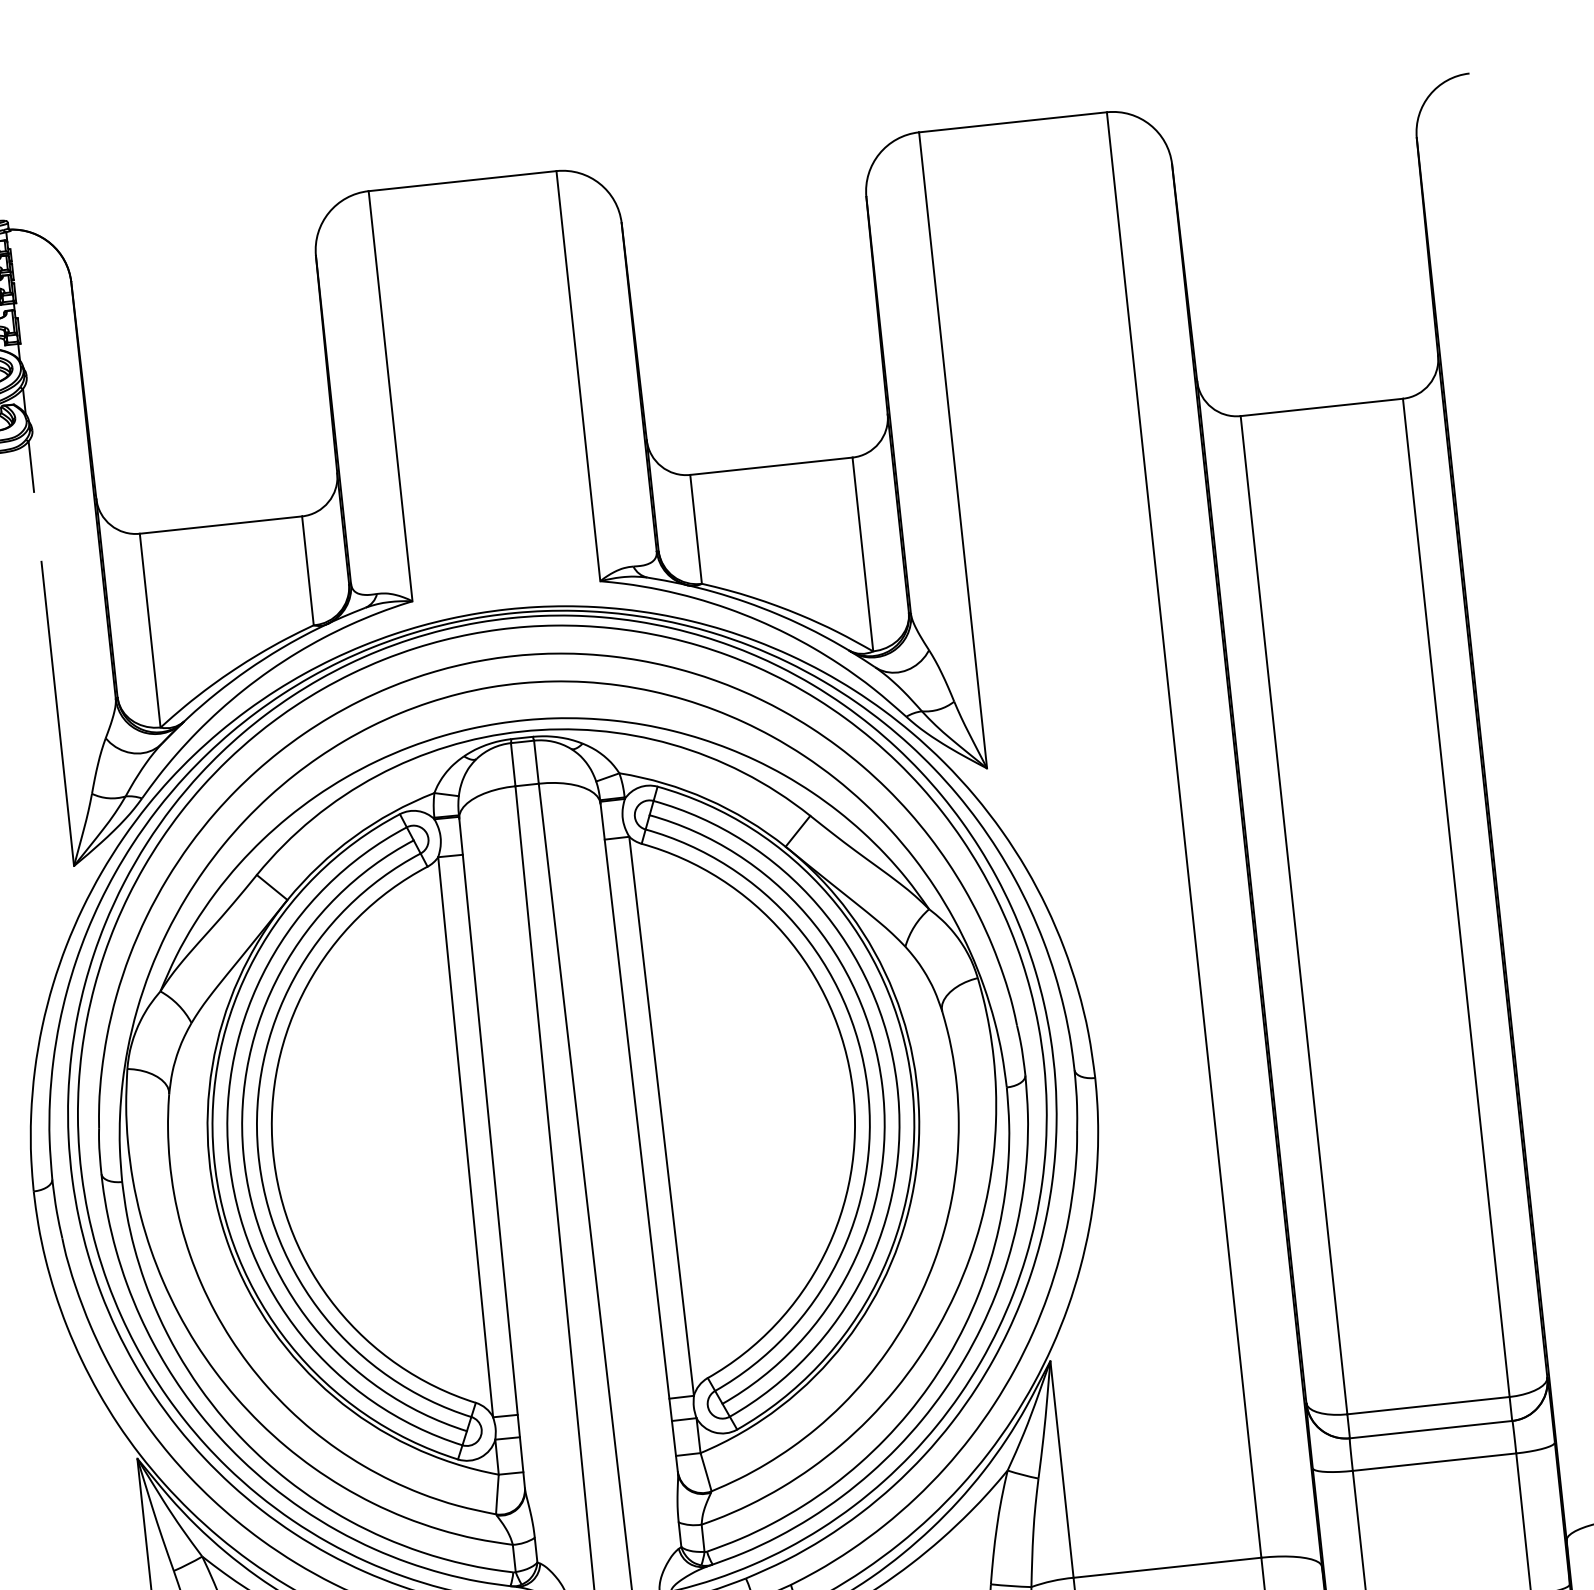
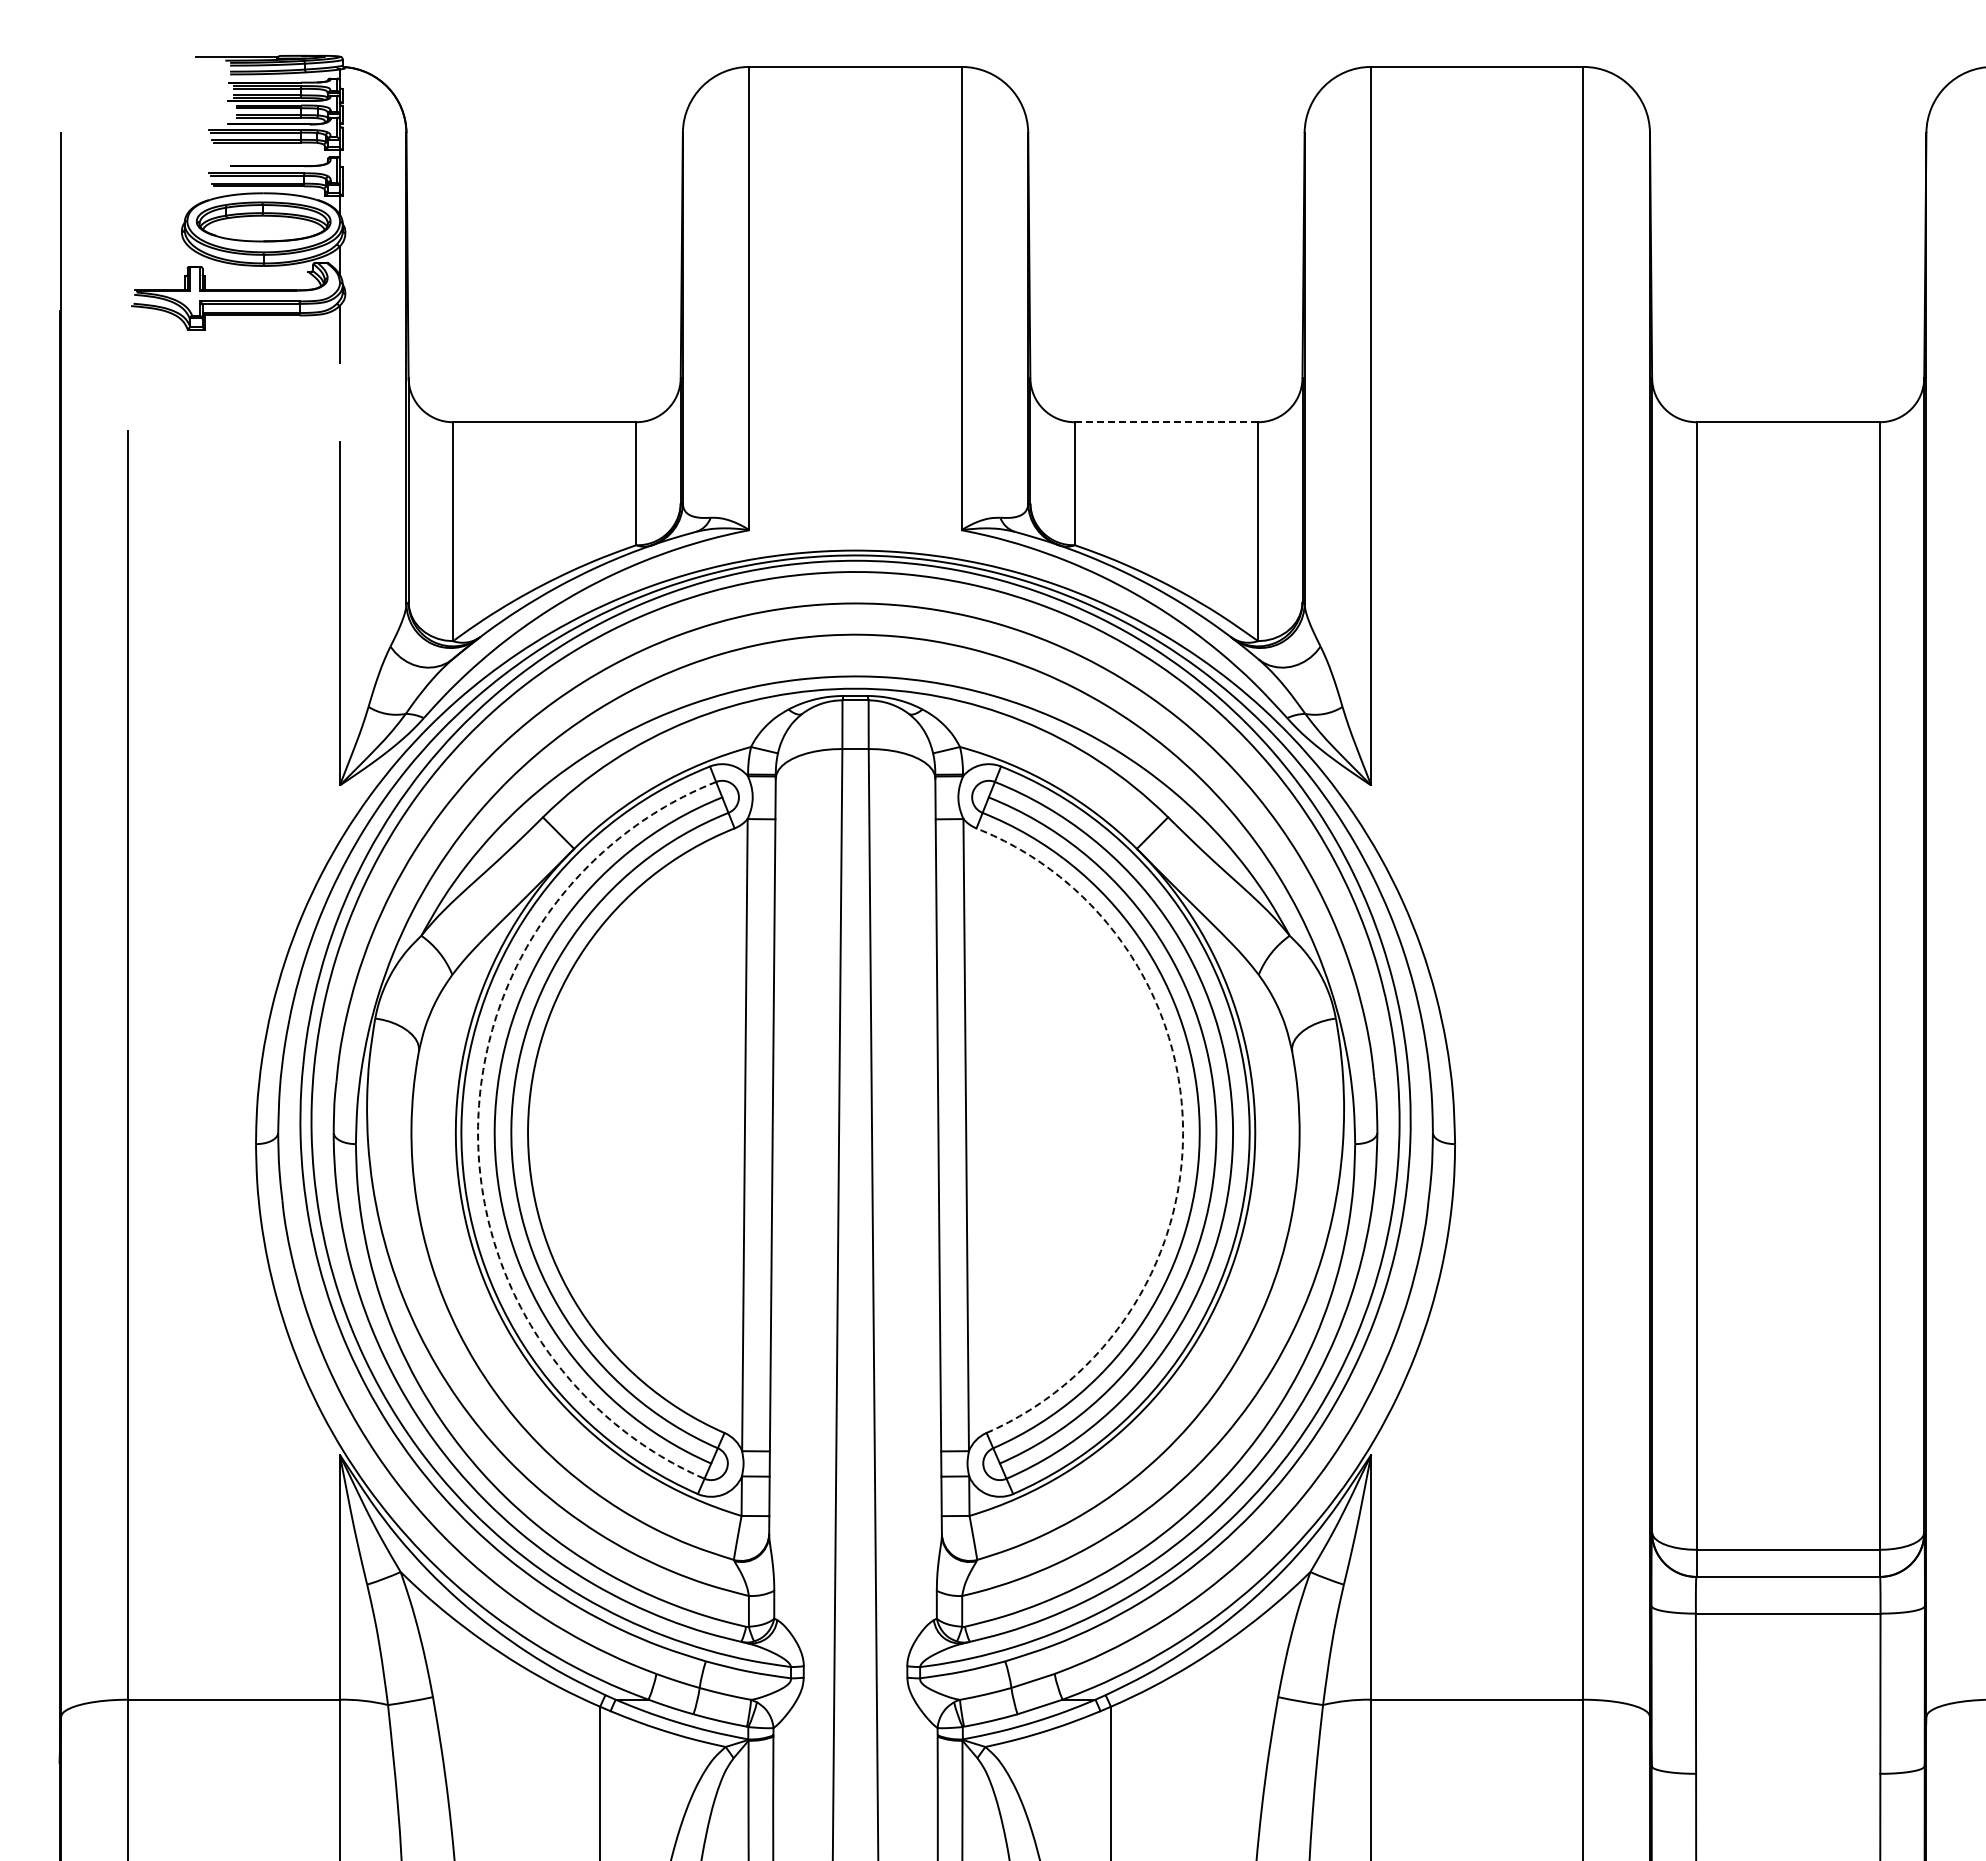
line: (771, 466) -> (1166, 422), solid -> dashed
arc: (853, 1089) -> (1183, 1127), solid -> dashed
arc: (229, 1154) -> (478, 1126), solid -> dashed

